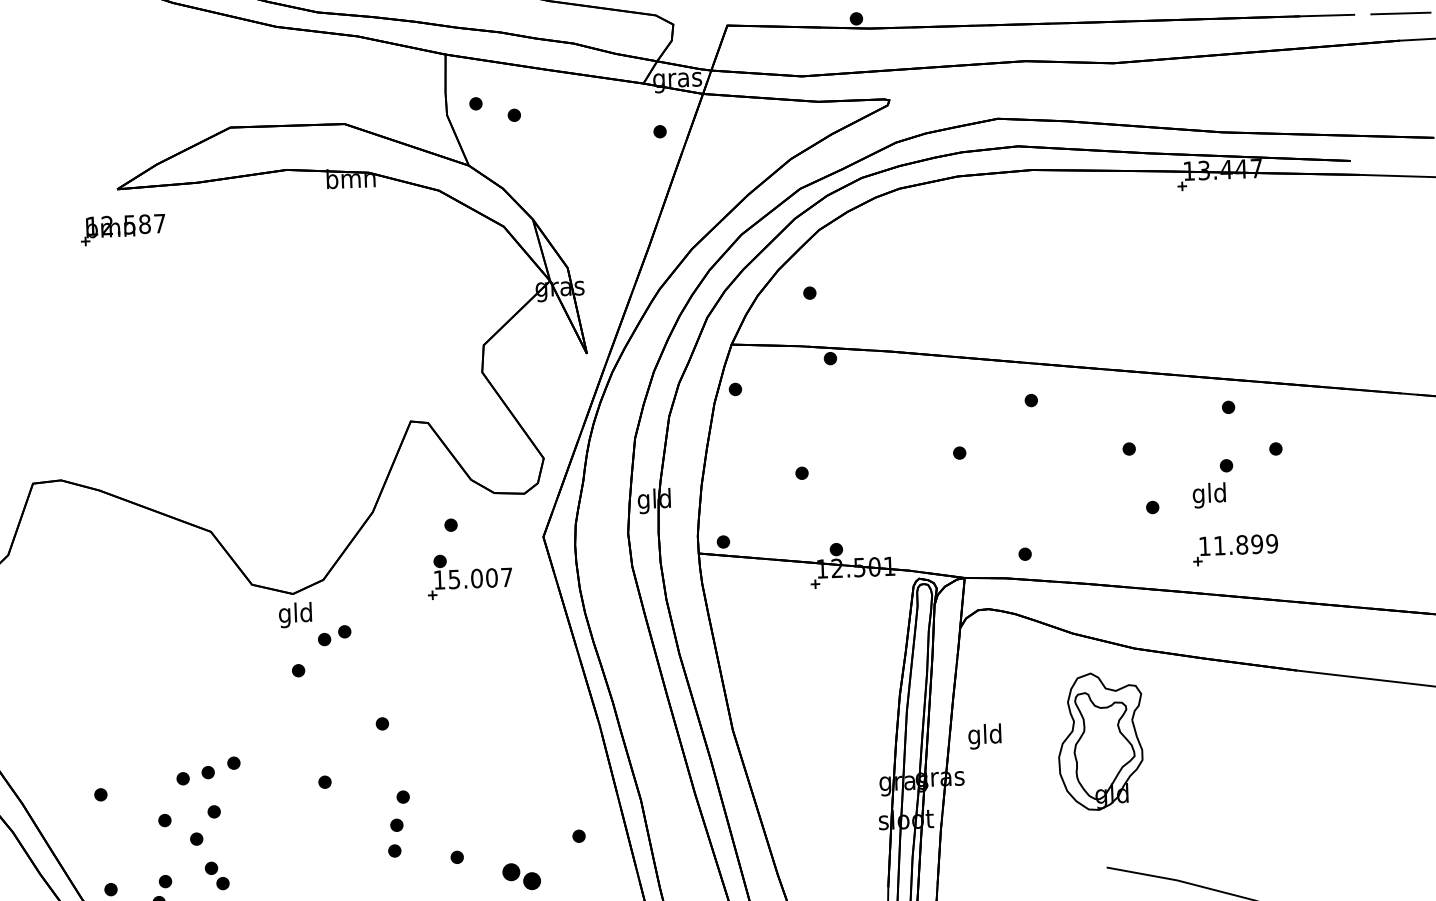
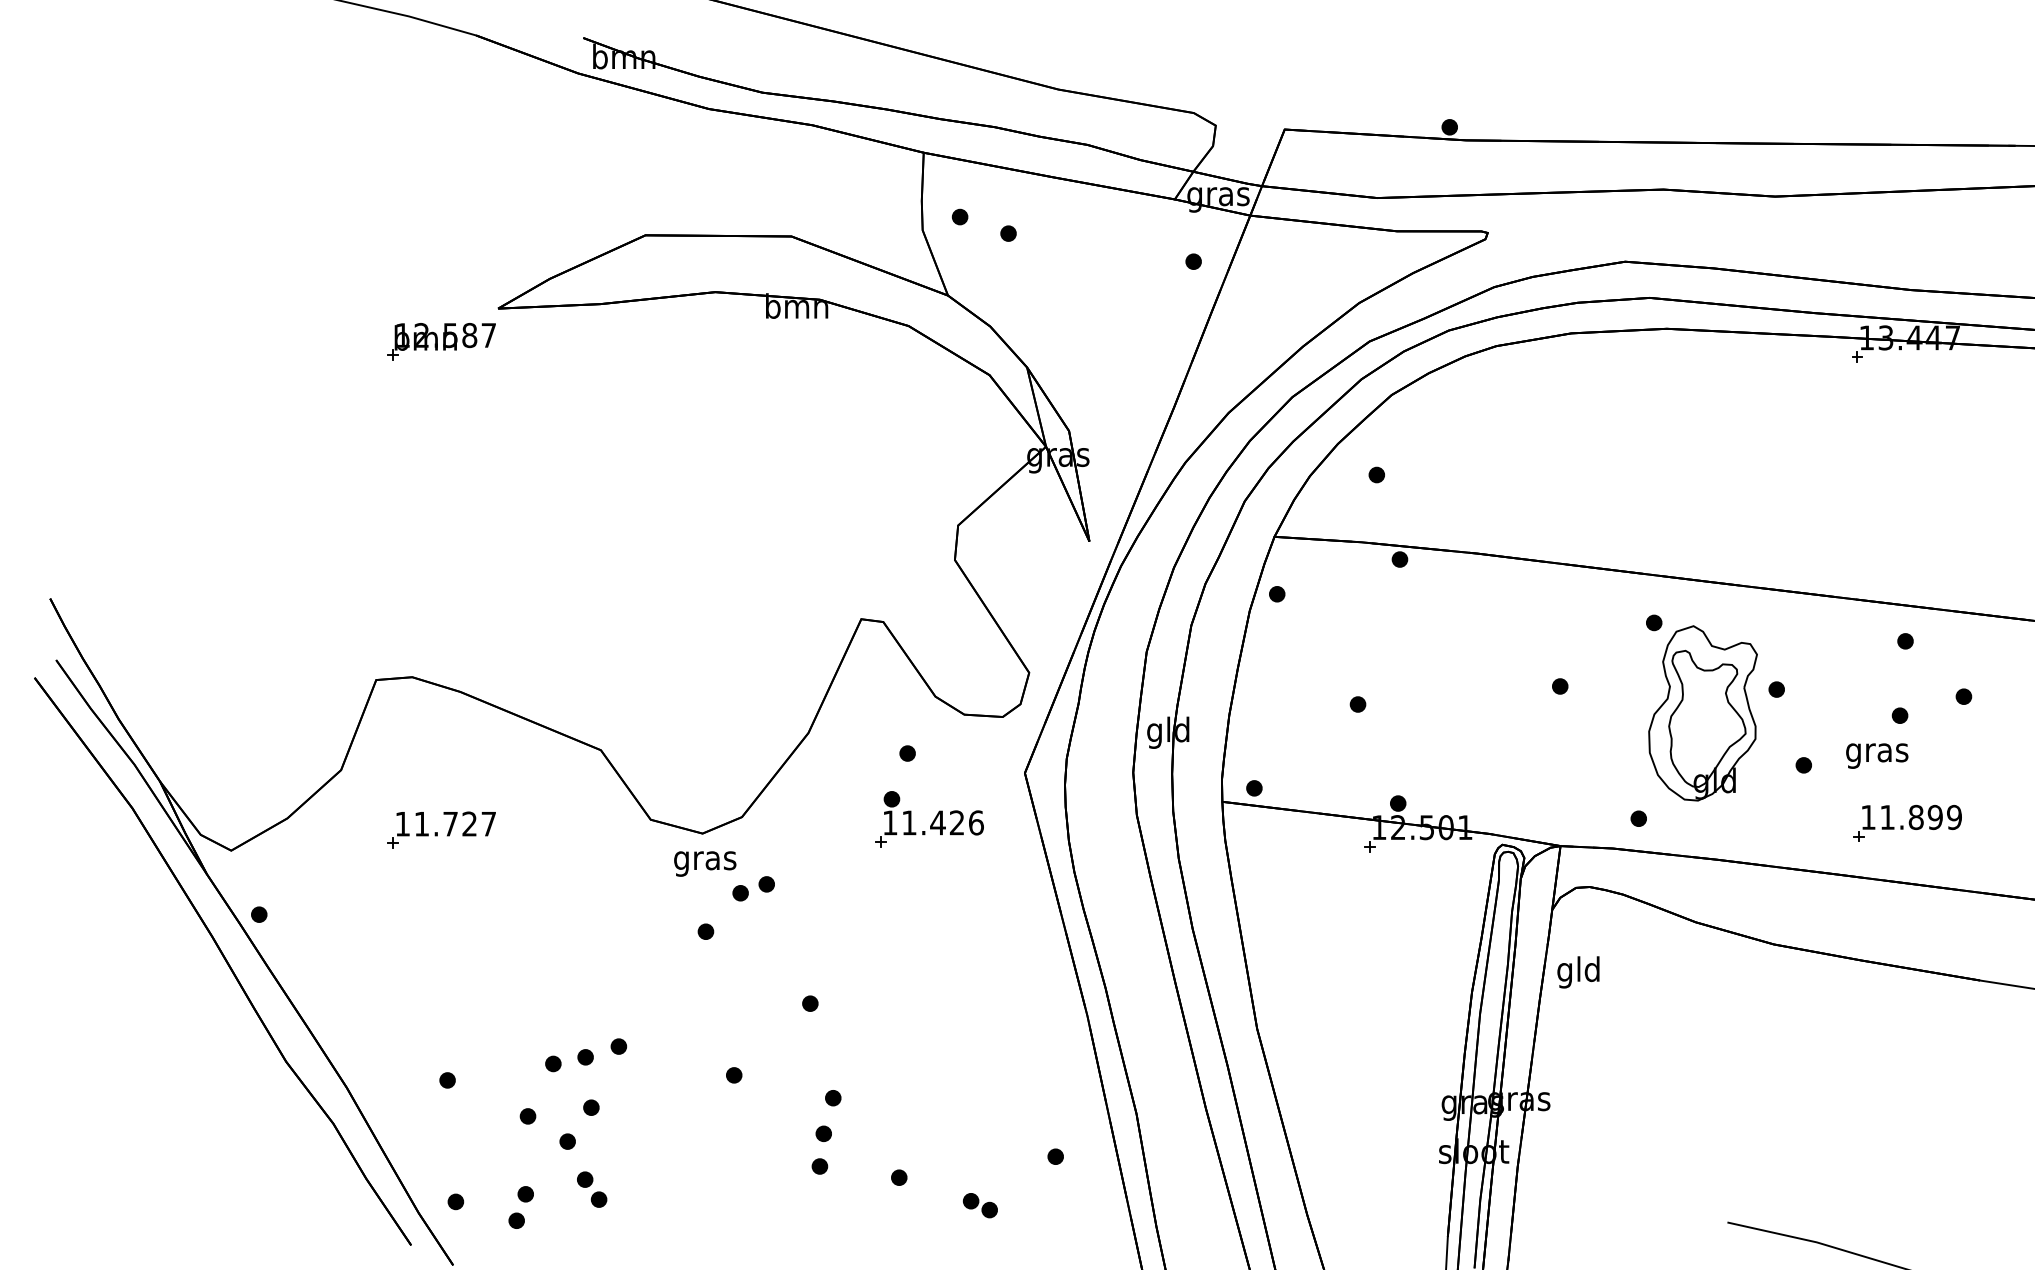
part: (122, 229) -> (441, 341), moved
text: (1209, 495) -> (1877, 752), gld -> gras
text: (480, 578) -> (942, 822), 15.007 -> 11.426
part: (88, 598) -> (441, 829), added
text: (296, 614) -> (705, 860), gld -> gras
text: (984, 736) -> (1578, 972), moved
part: (1100, 741) -> (1702, 713), moved
part: (520, 876) -> (979, 1205), size x0.71

